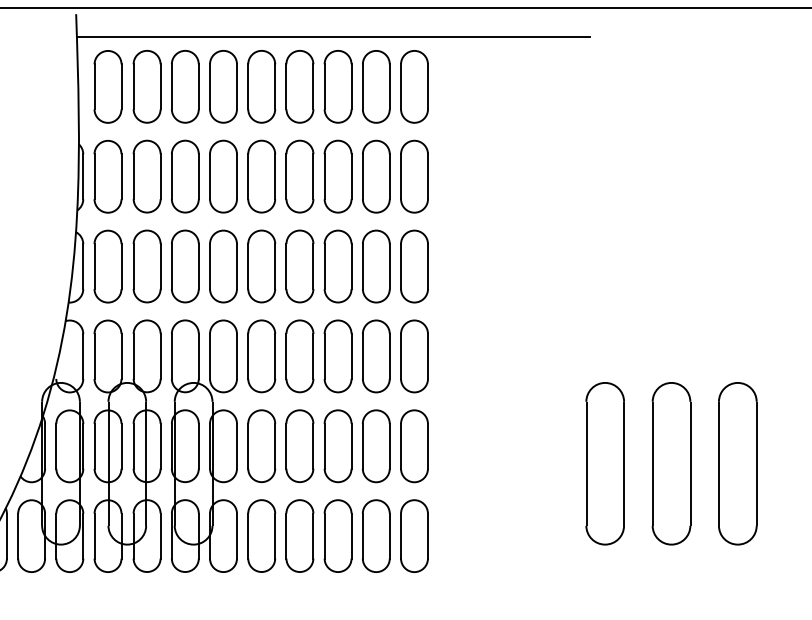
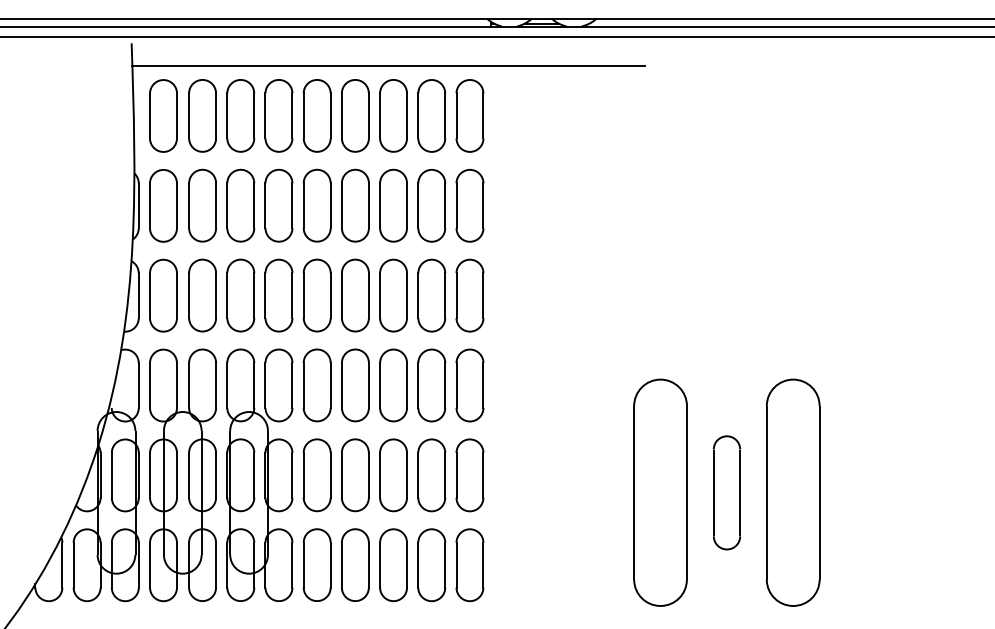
part: (605, 463) -> (660, 492), size x1.4
part: (671, 463) -> (726, 492), size x0.7
part: (738, 463) -> (793, 492), size x1.4

